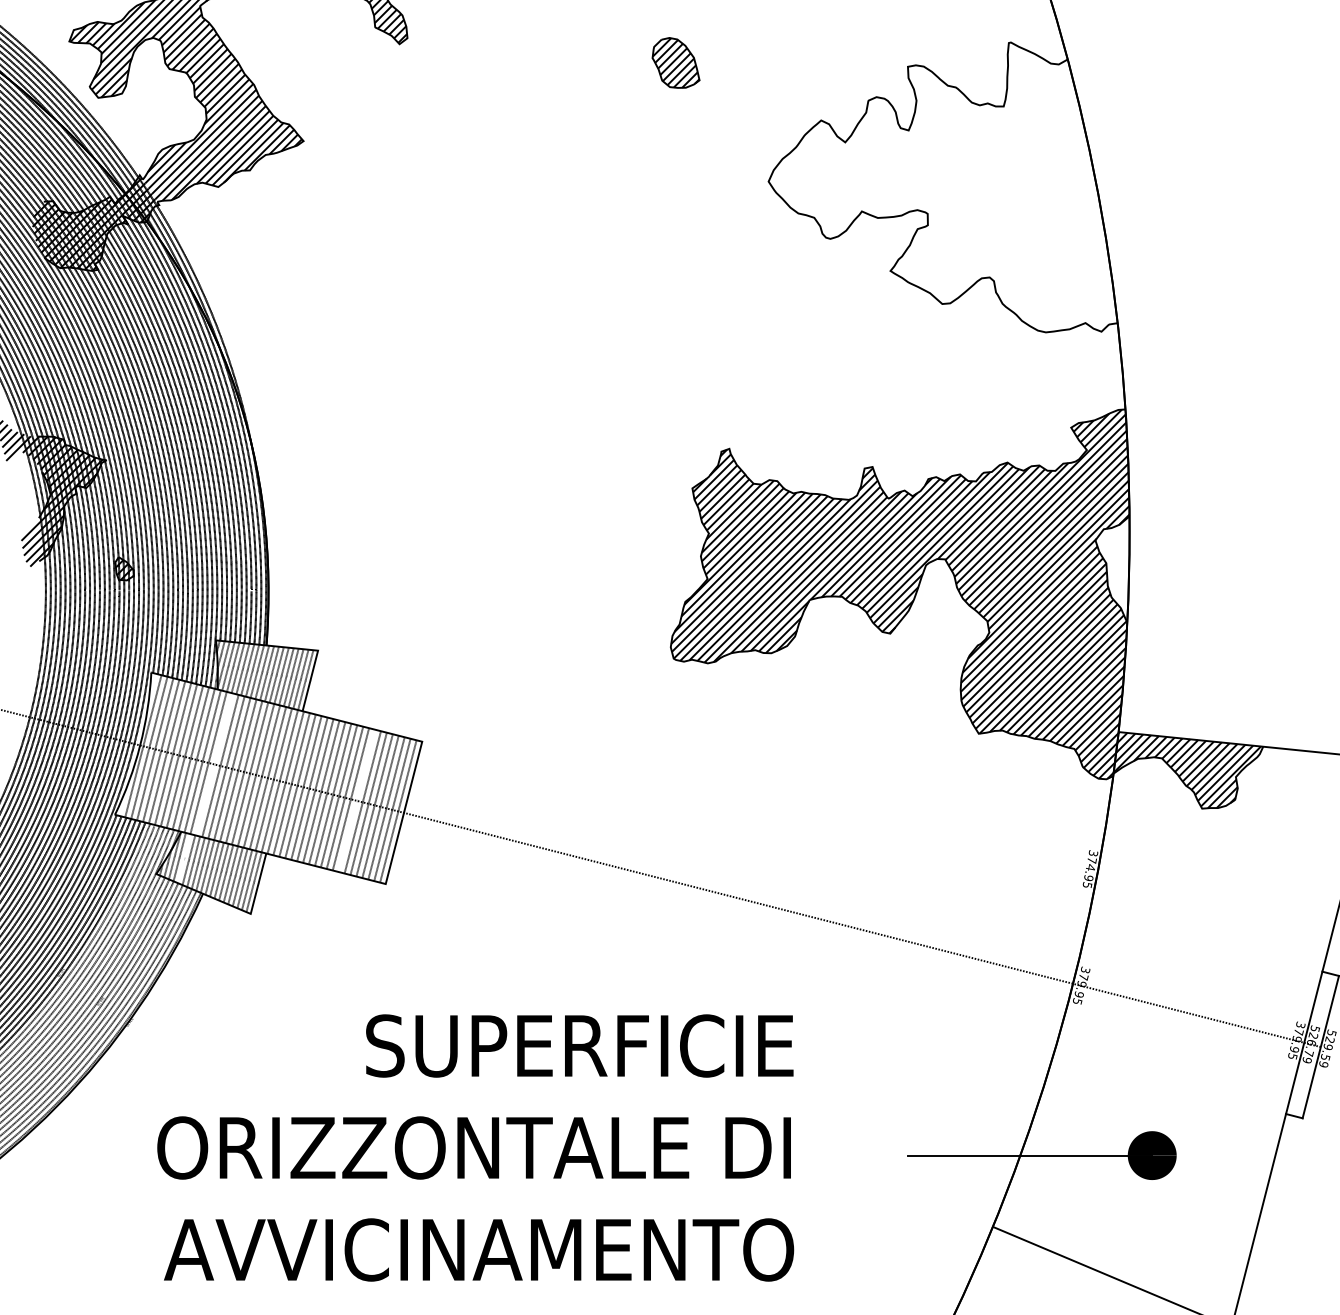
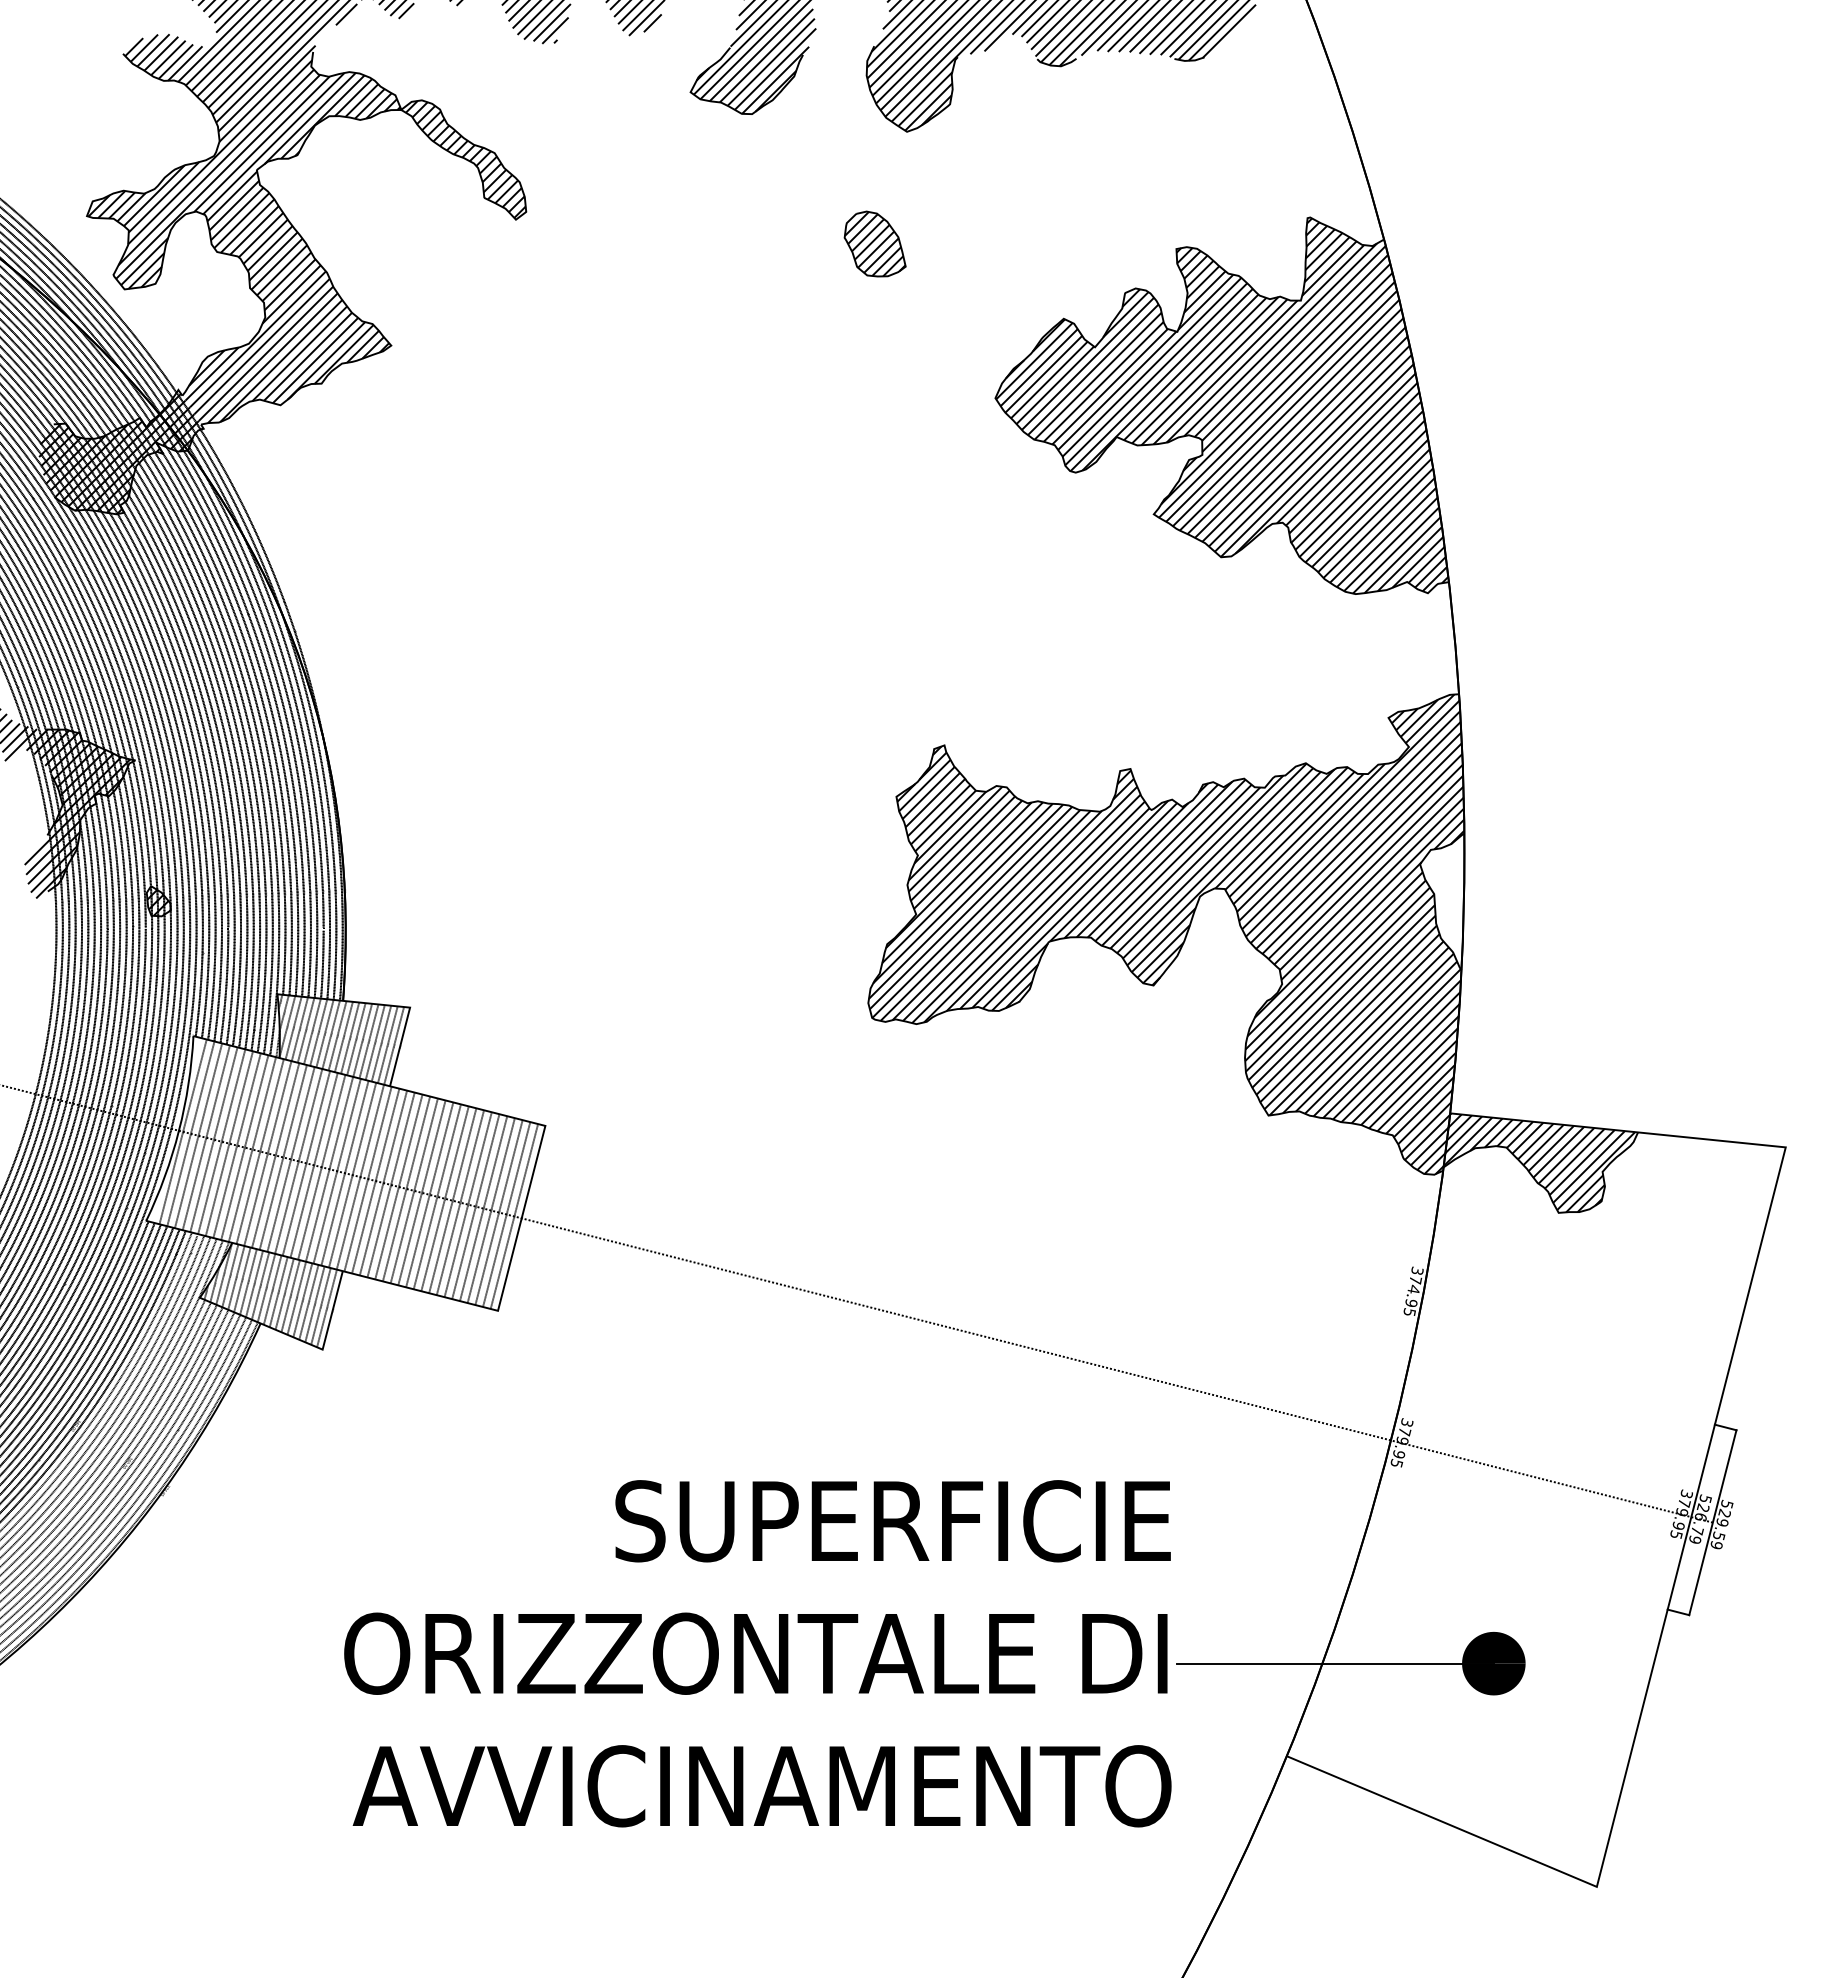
hatch: (943, 187) -> (1222, 405), added
line: (214, 764) -> (275, 1155), added
line: (356, 800) -> (460, 1202), added
line: (184, 858) -> (236, 1277), added
text: (475, 1147) -> (757, 1653), moved

